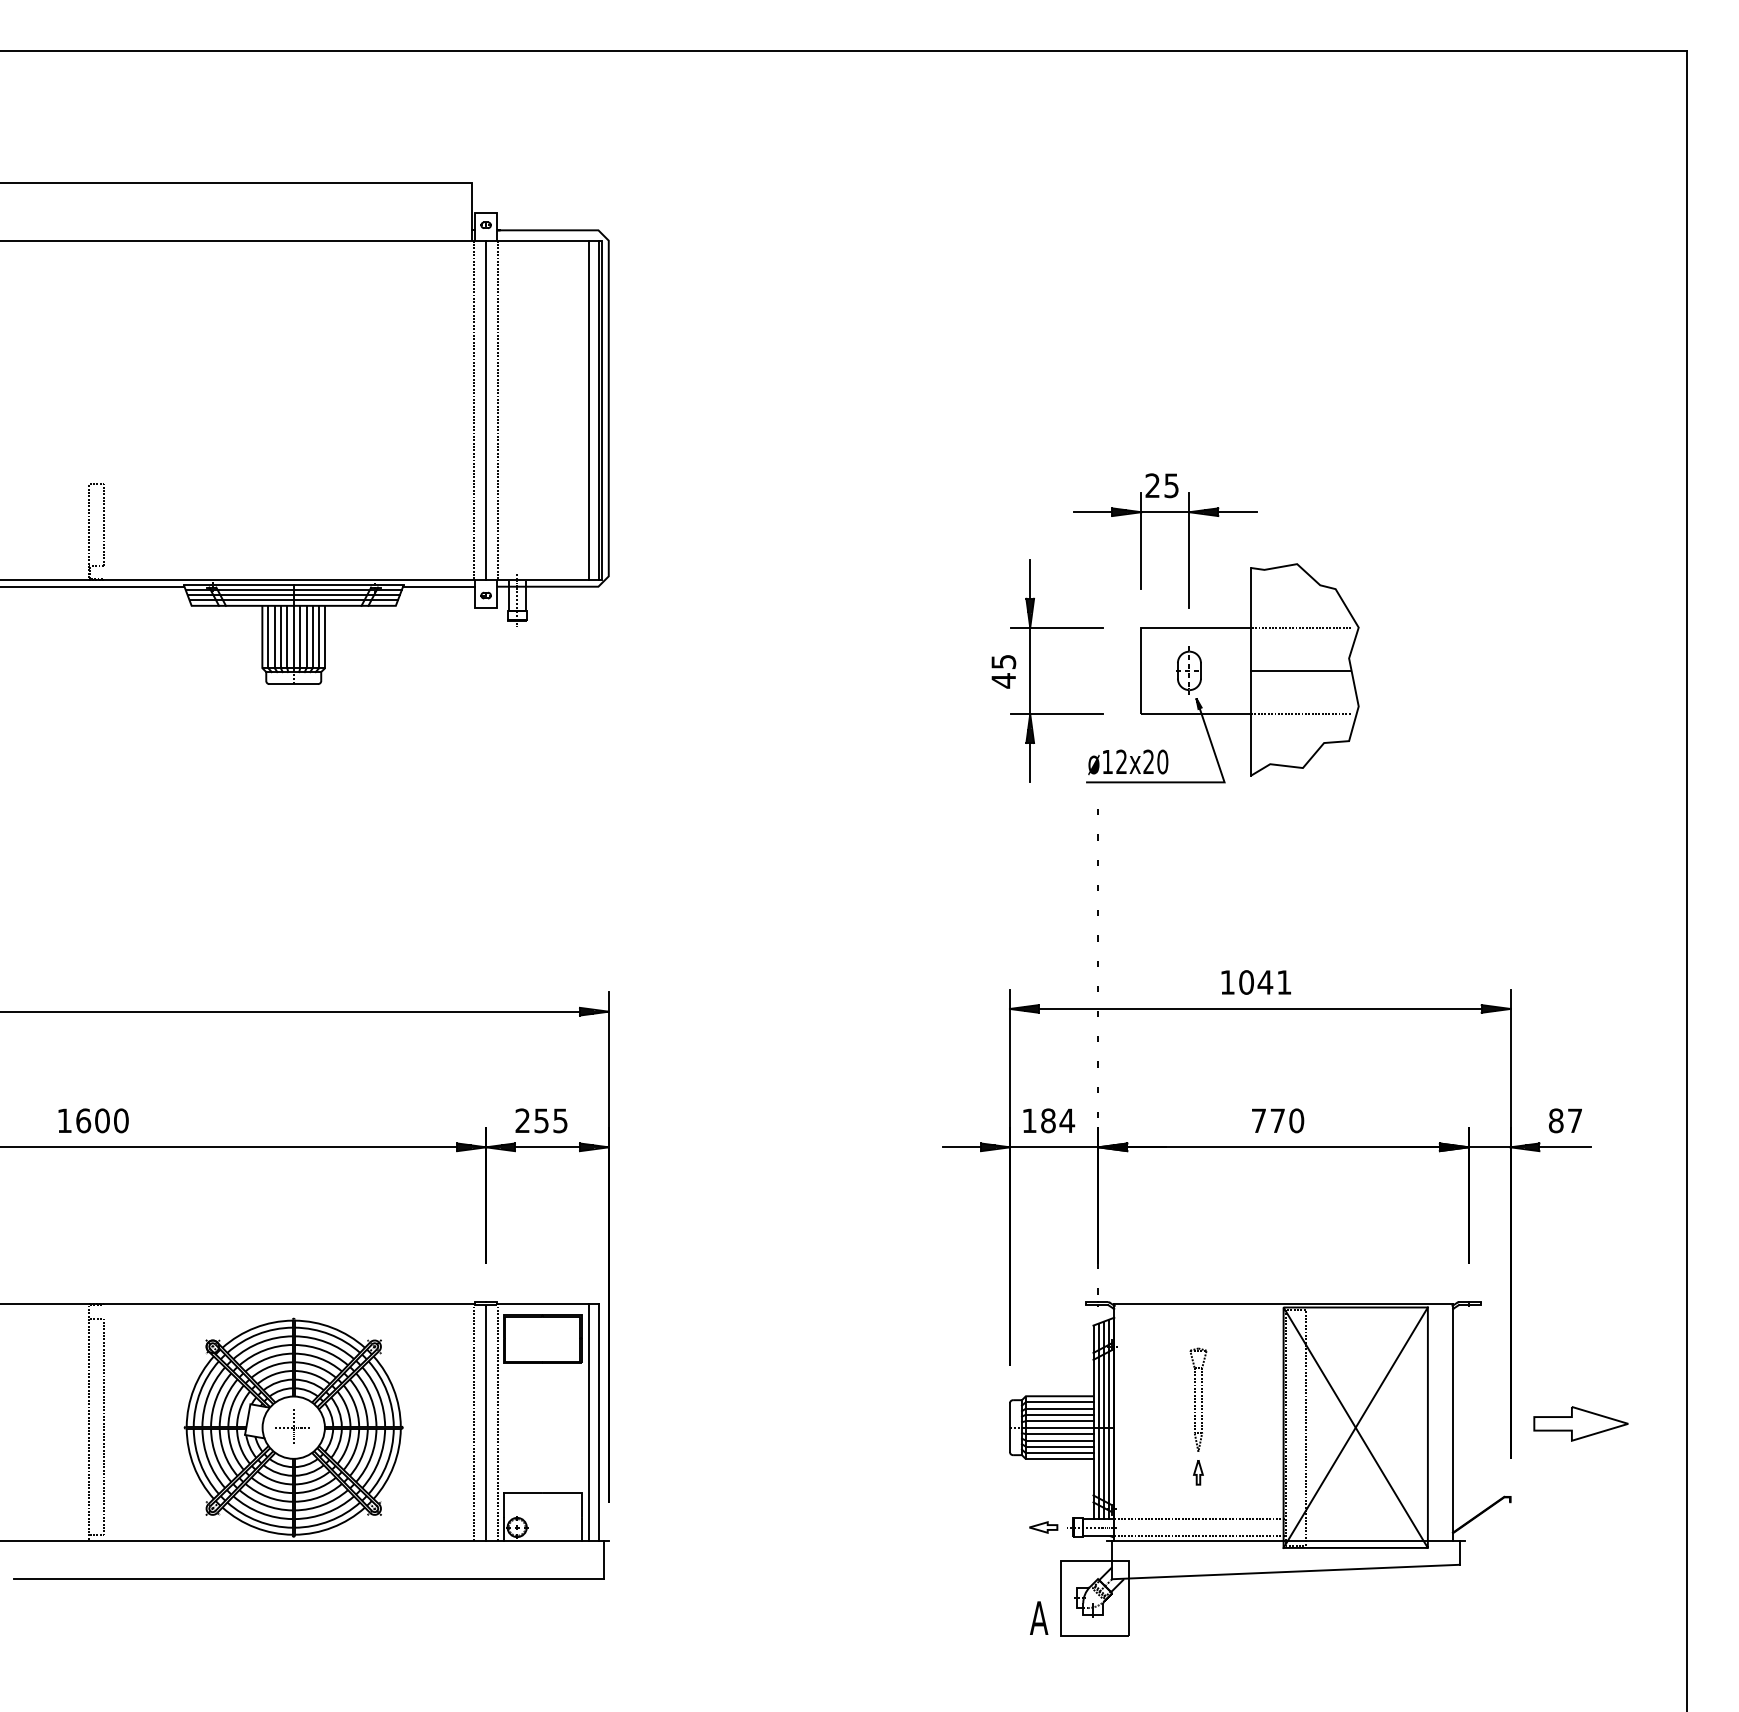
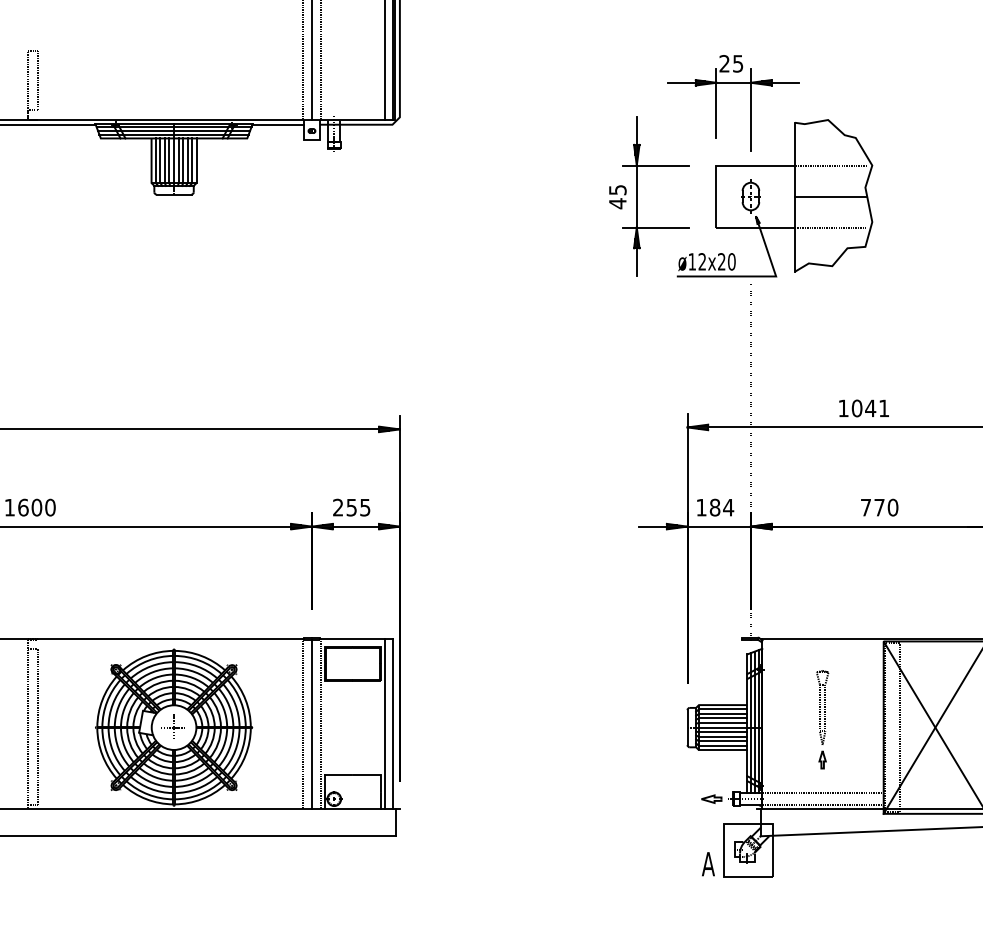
part: (1175, 628) -> (740, 166), moved

